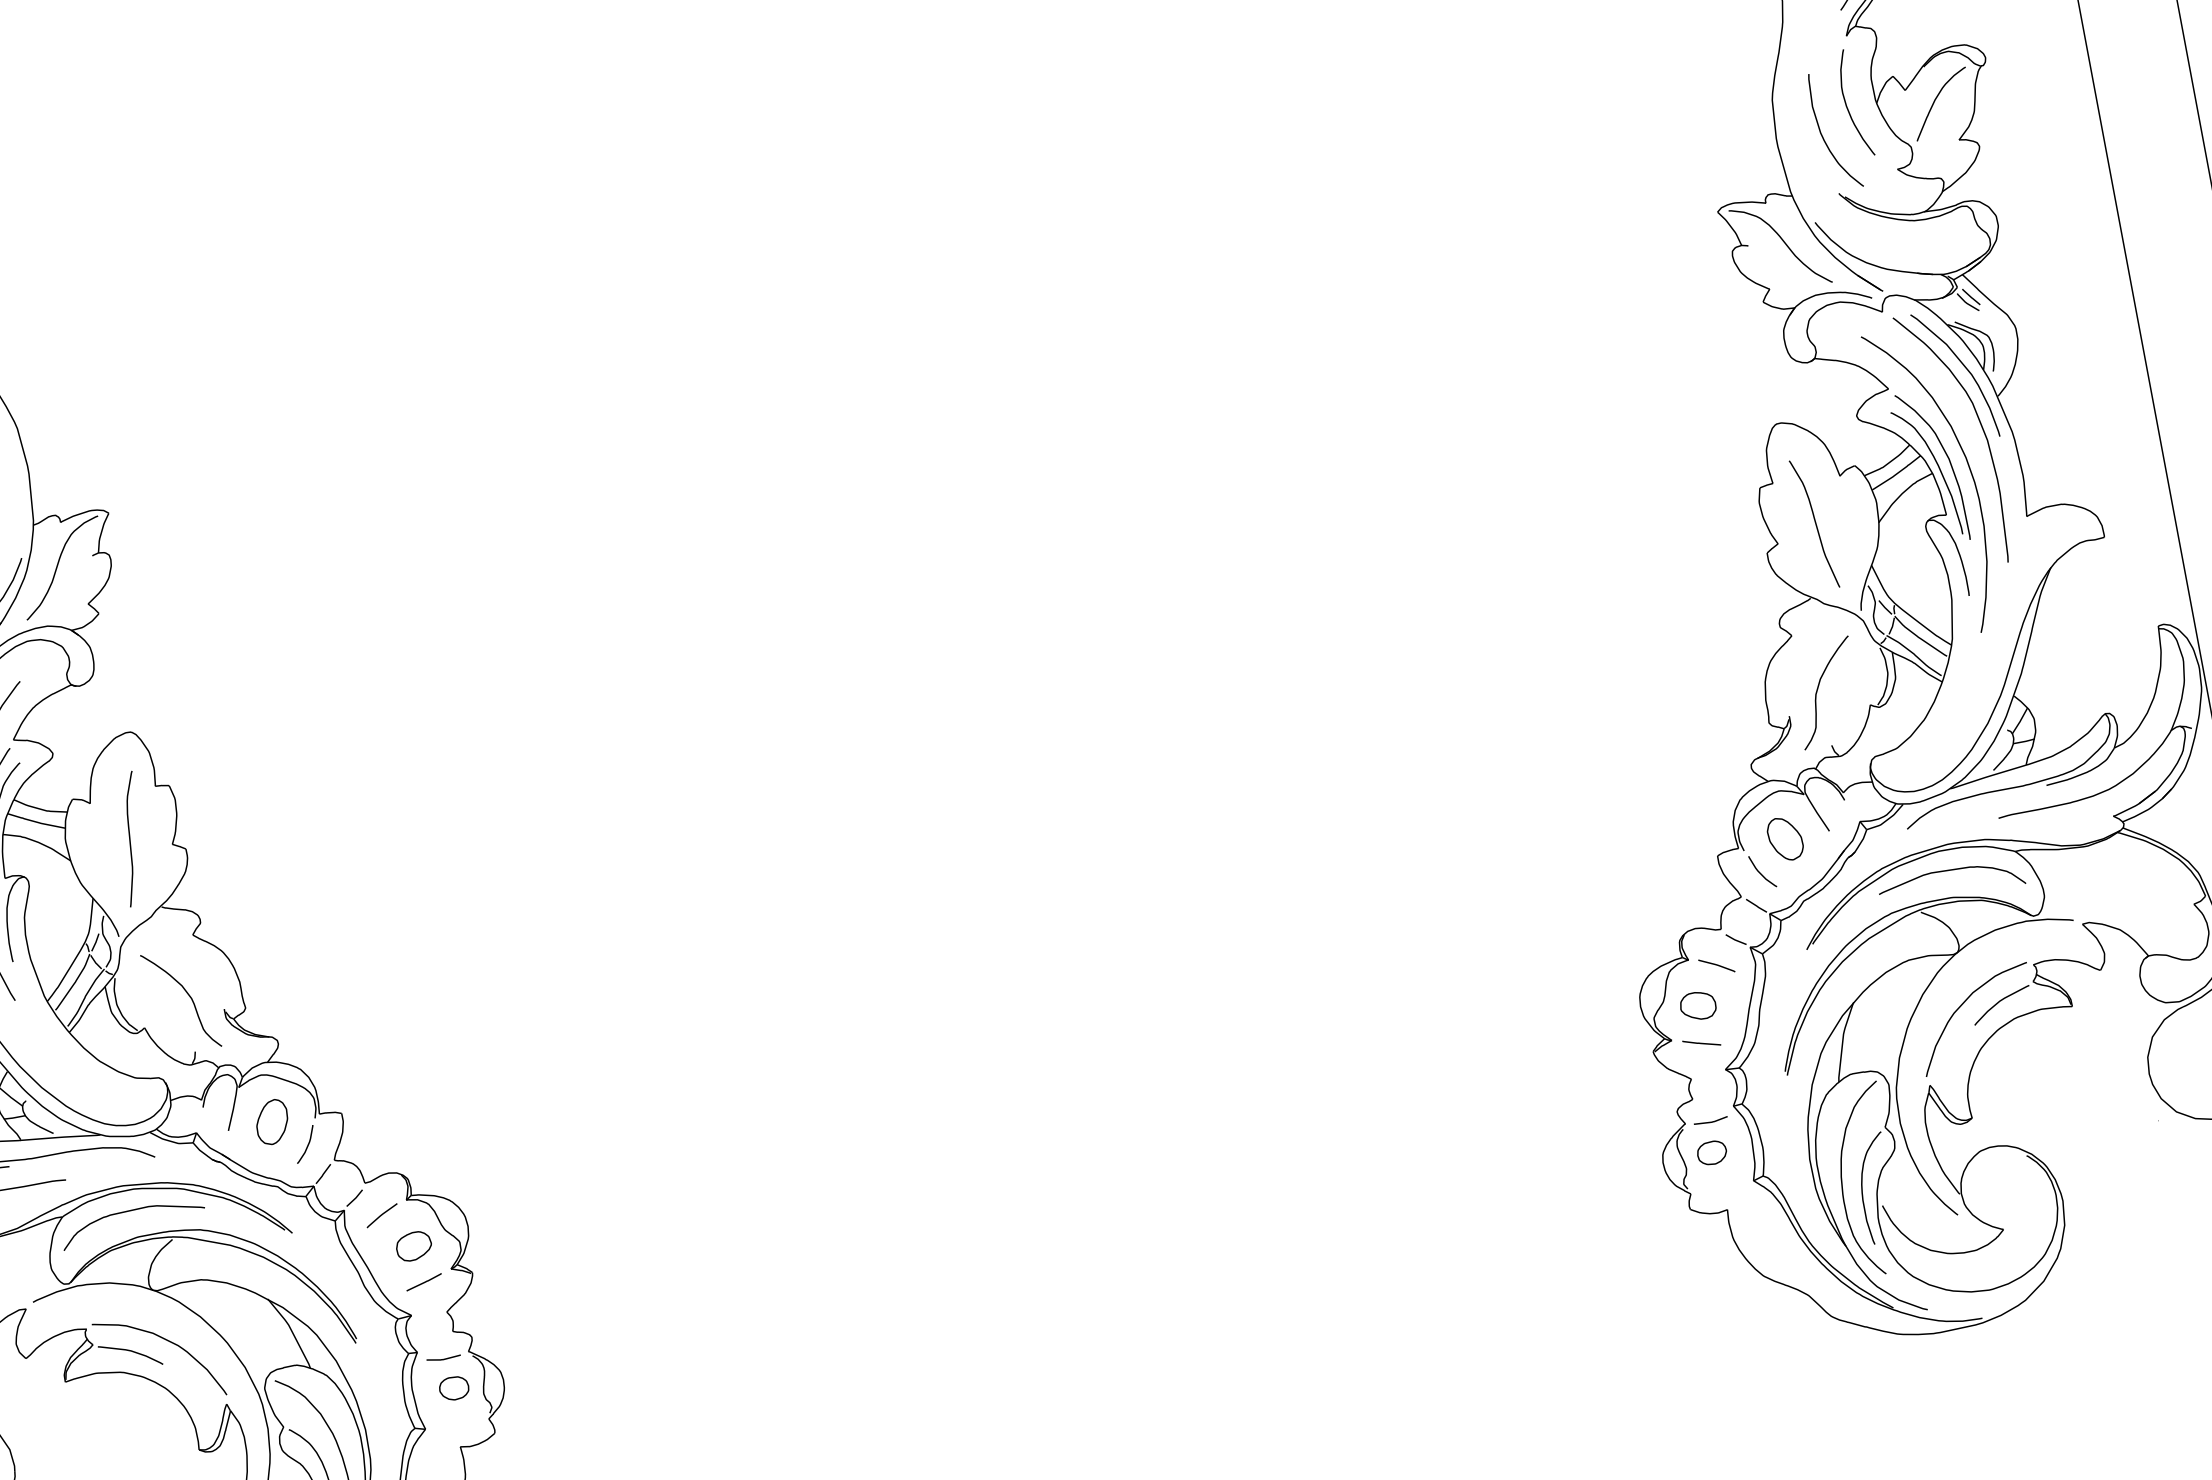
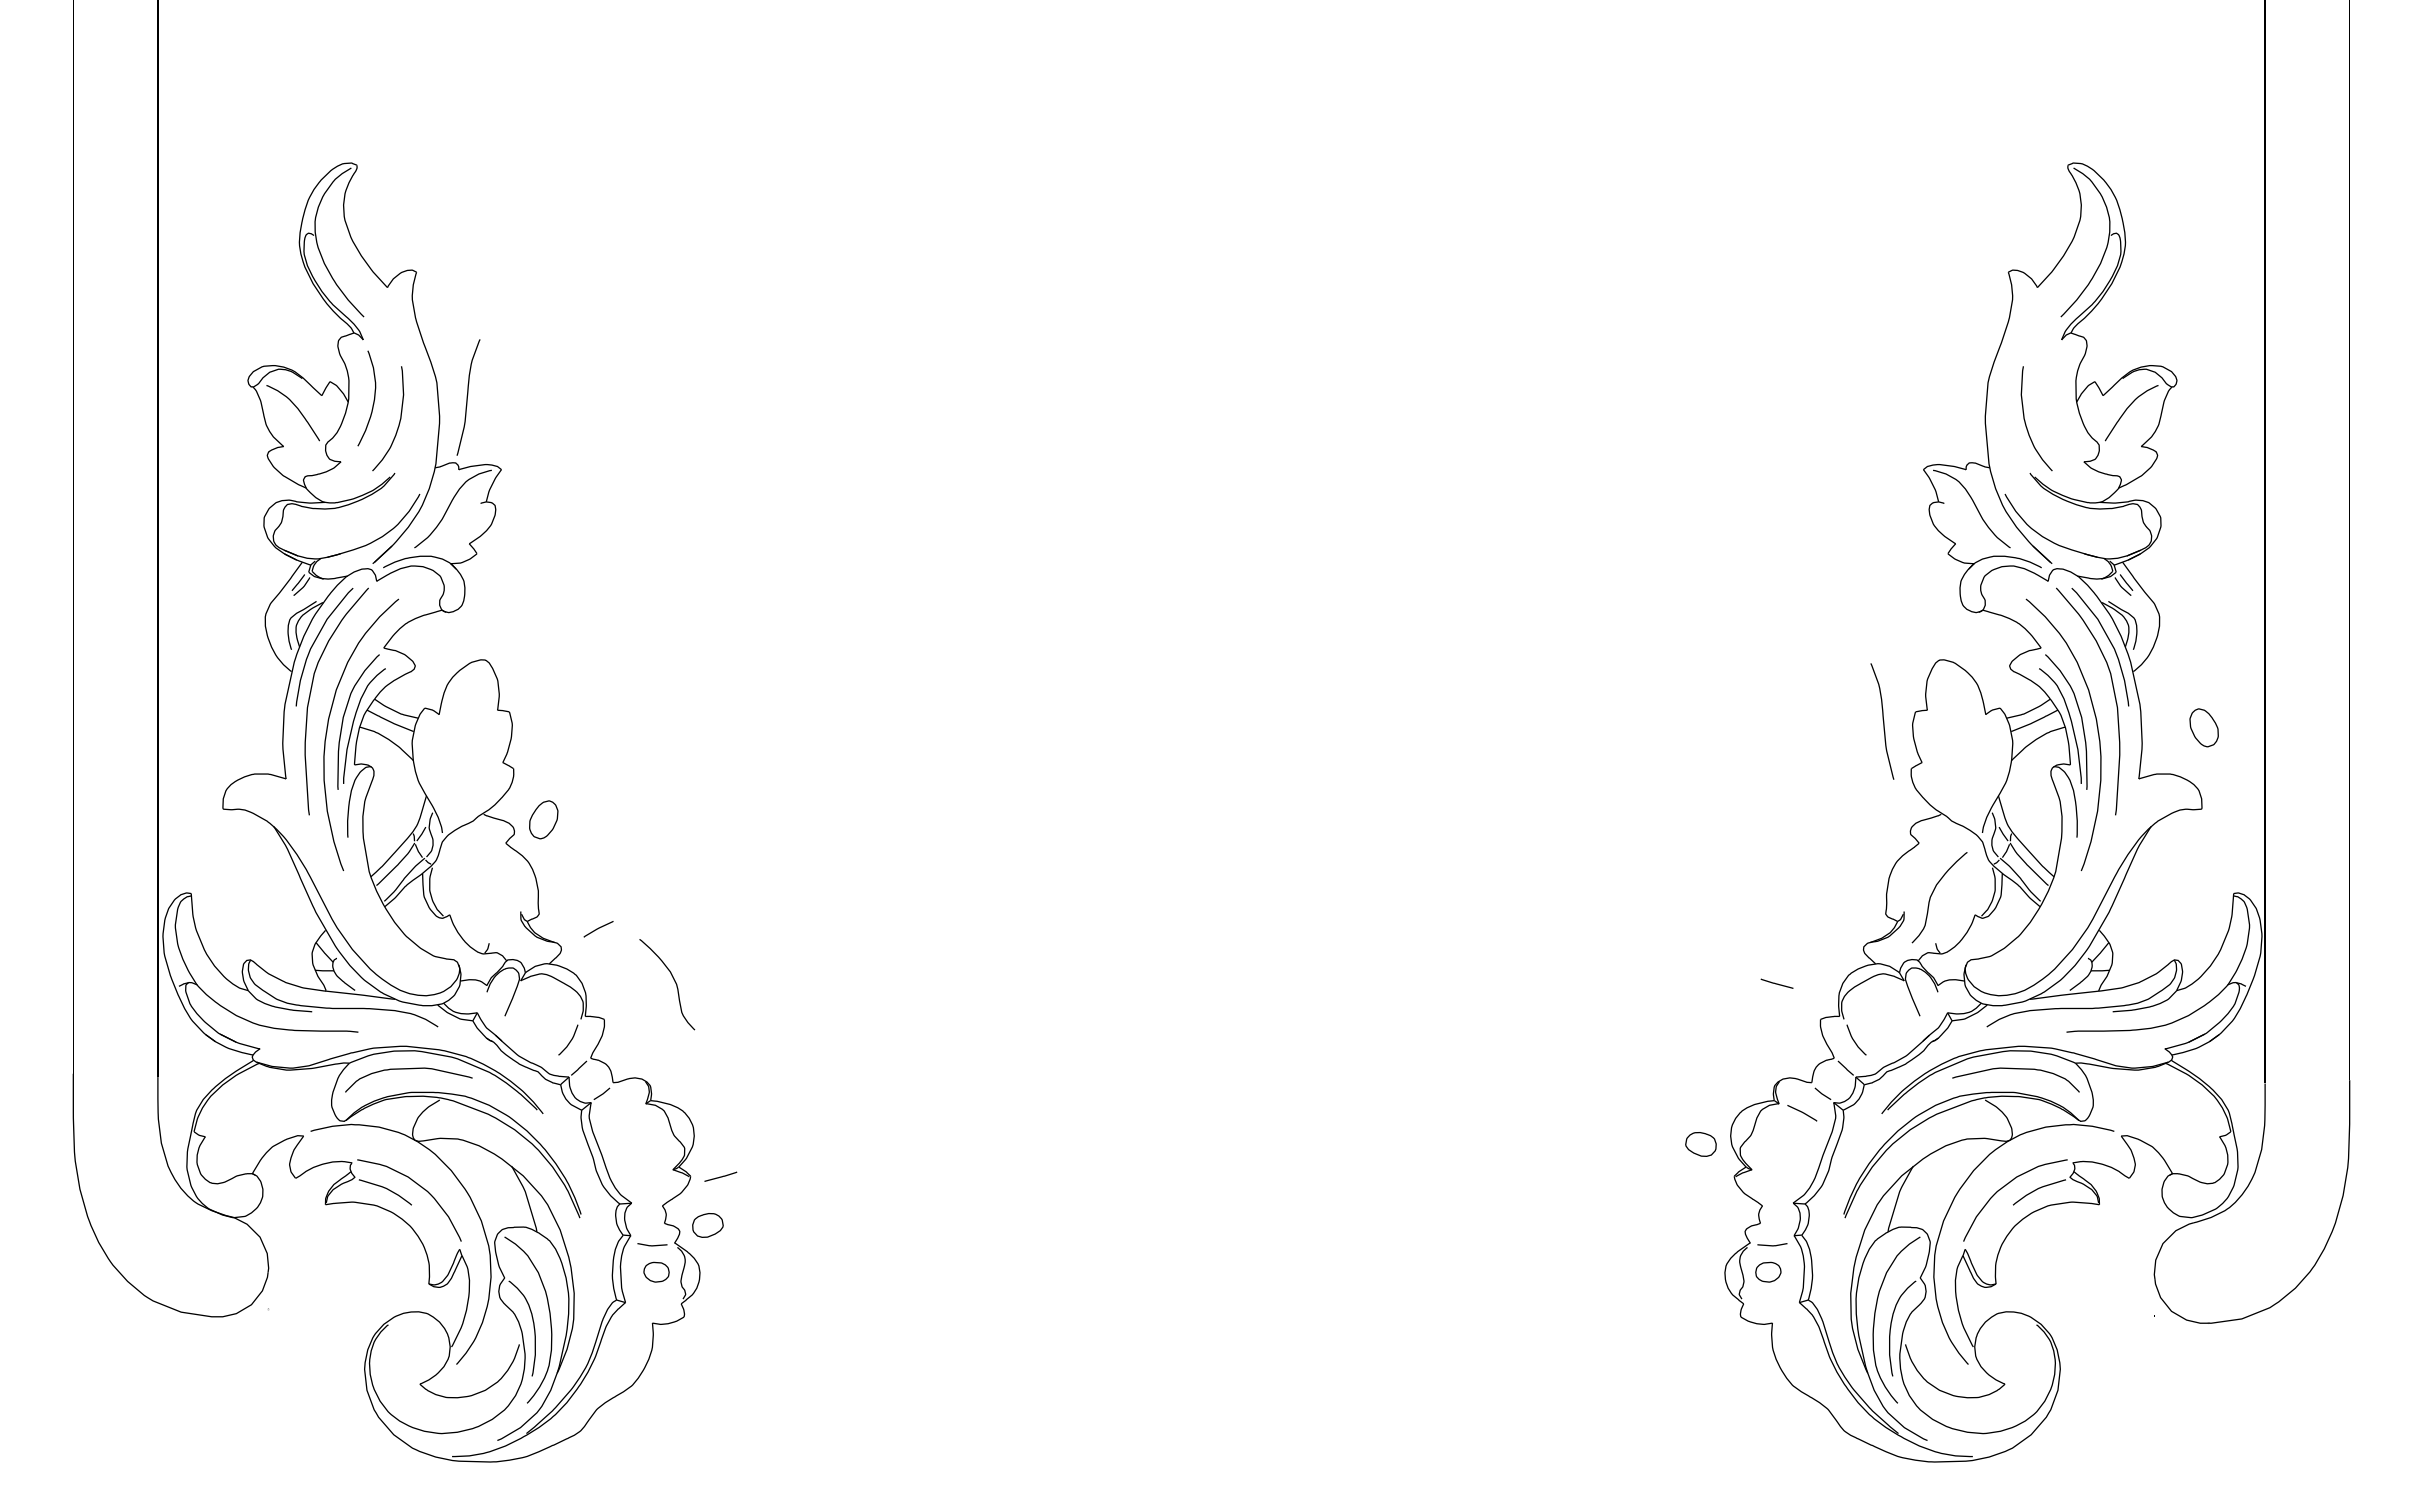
curve: (1847, 106) -> (2051, 400), removed
curve: (1814, 522) -> (1882, 720), moved
part: (1784, 838) -> (2203, 727), moved
curve: (130, 839) -> (467, 397), moved
curve: (188, 995) -> (674, 981), moved
part: (1697, 1006) -> (1700, 1144), moved
line: (1701, 1042) -> (1776, 983), moved
part: (271, 1121) -> (543, 819), moved
curve: (382, 1216) -> (598, 929), moved
part: (413, 1246) -> (707, 1225), moved
line: (423, 1282) -> (720, 1176), moved

